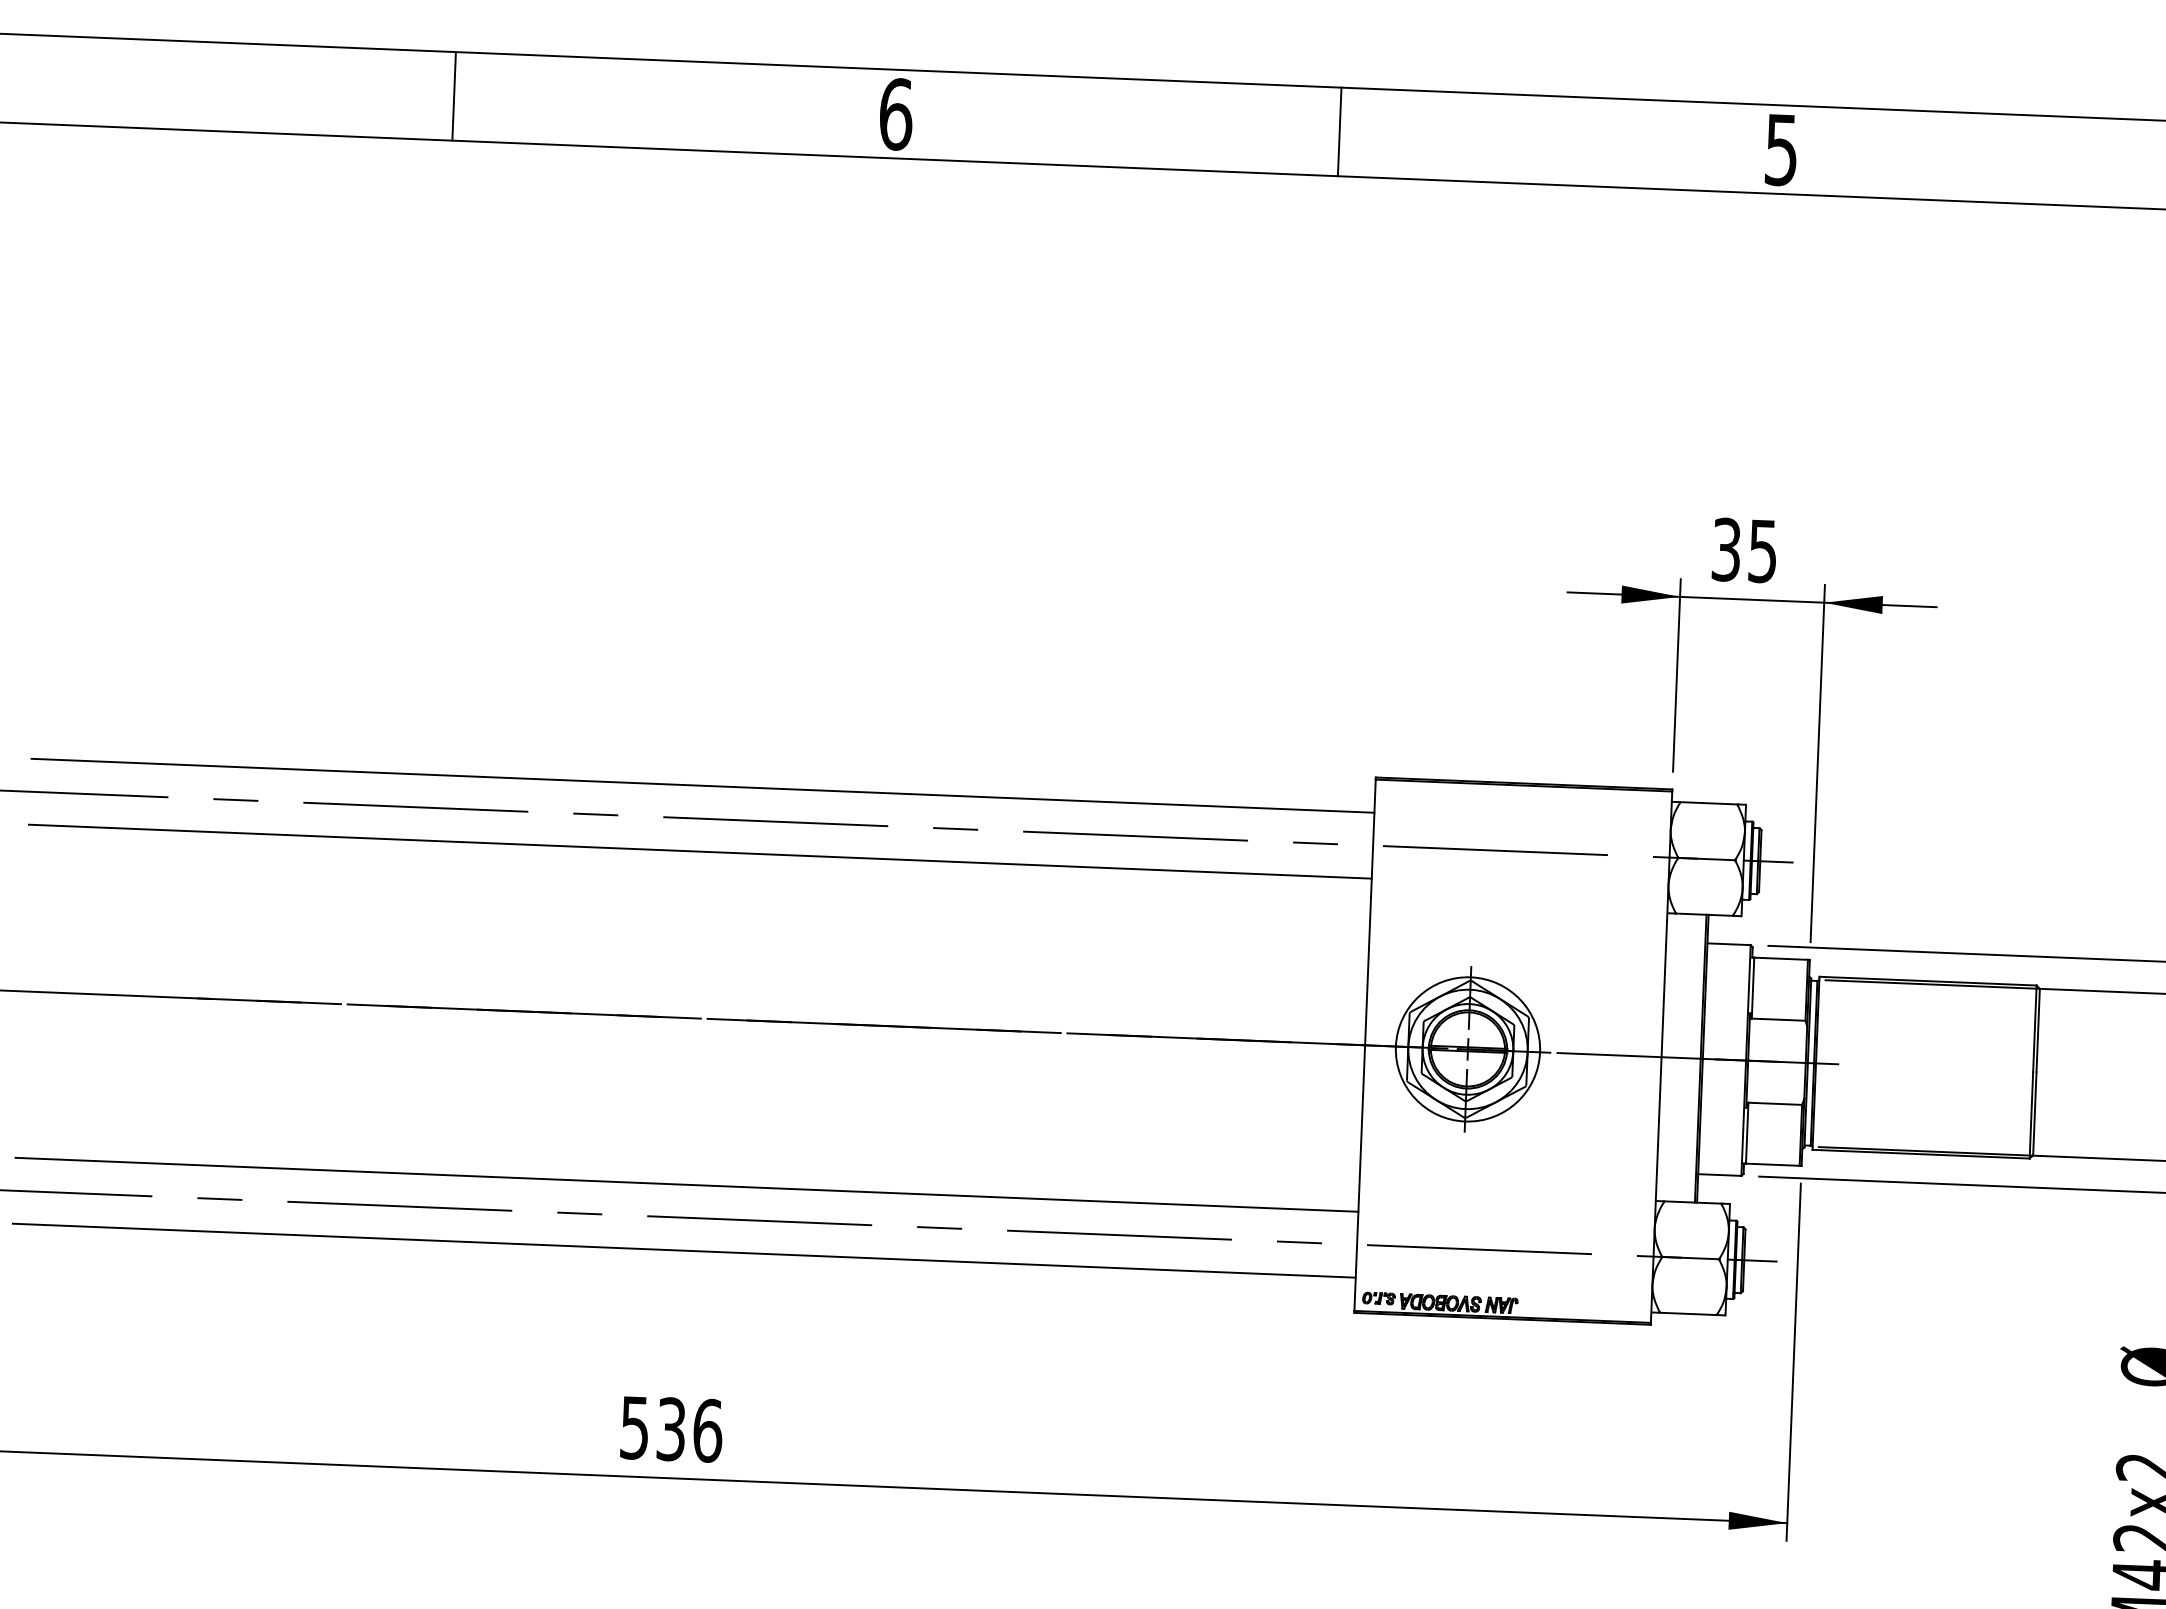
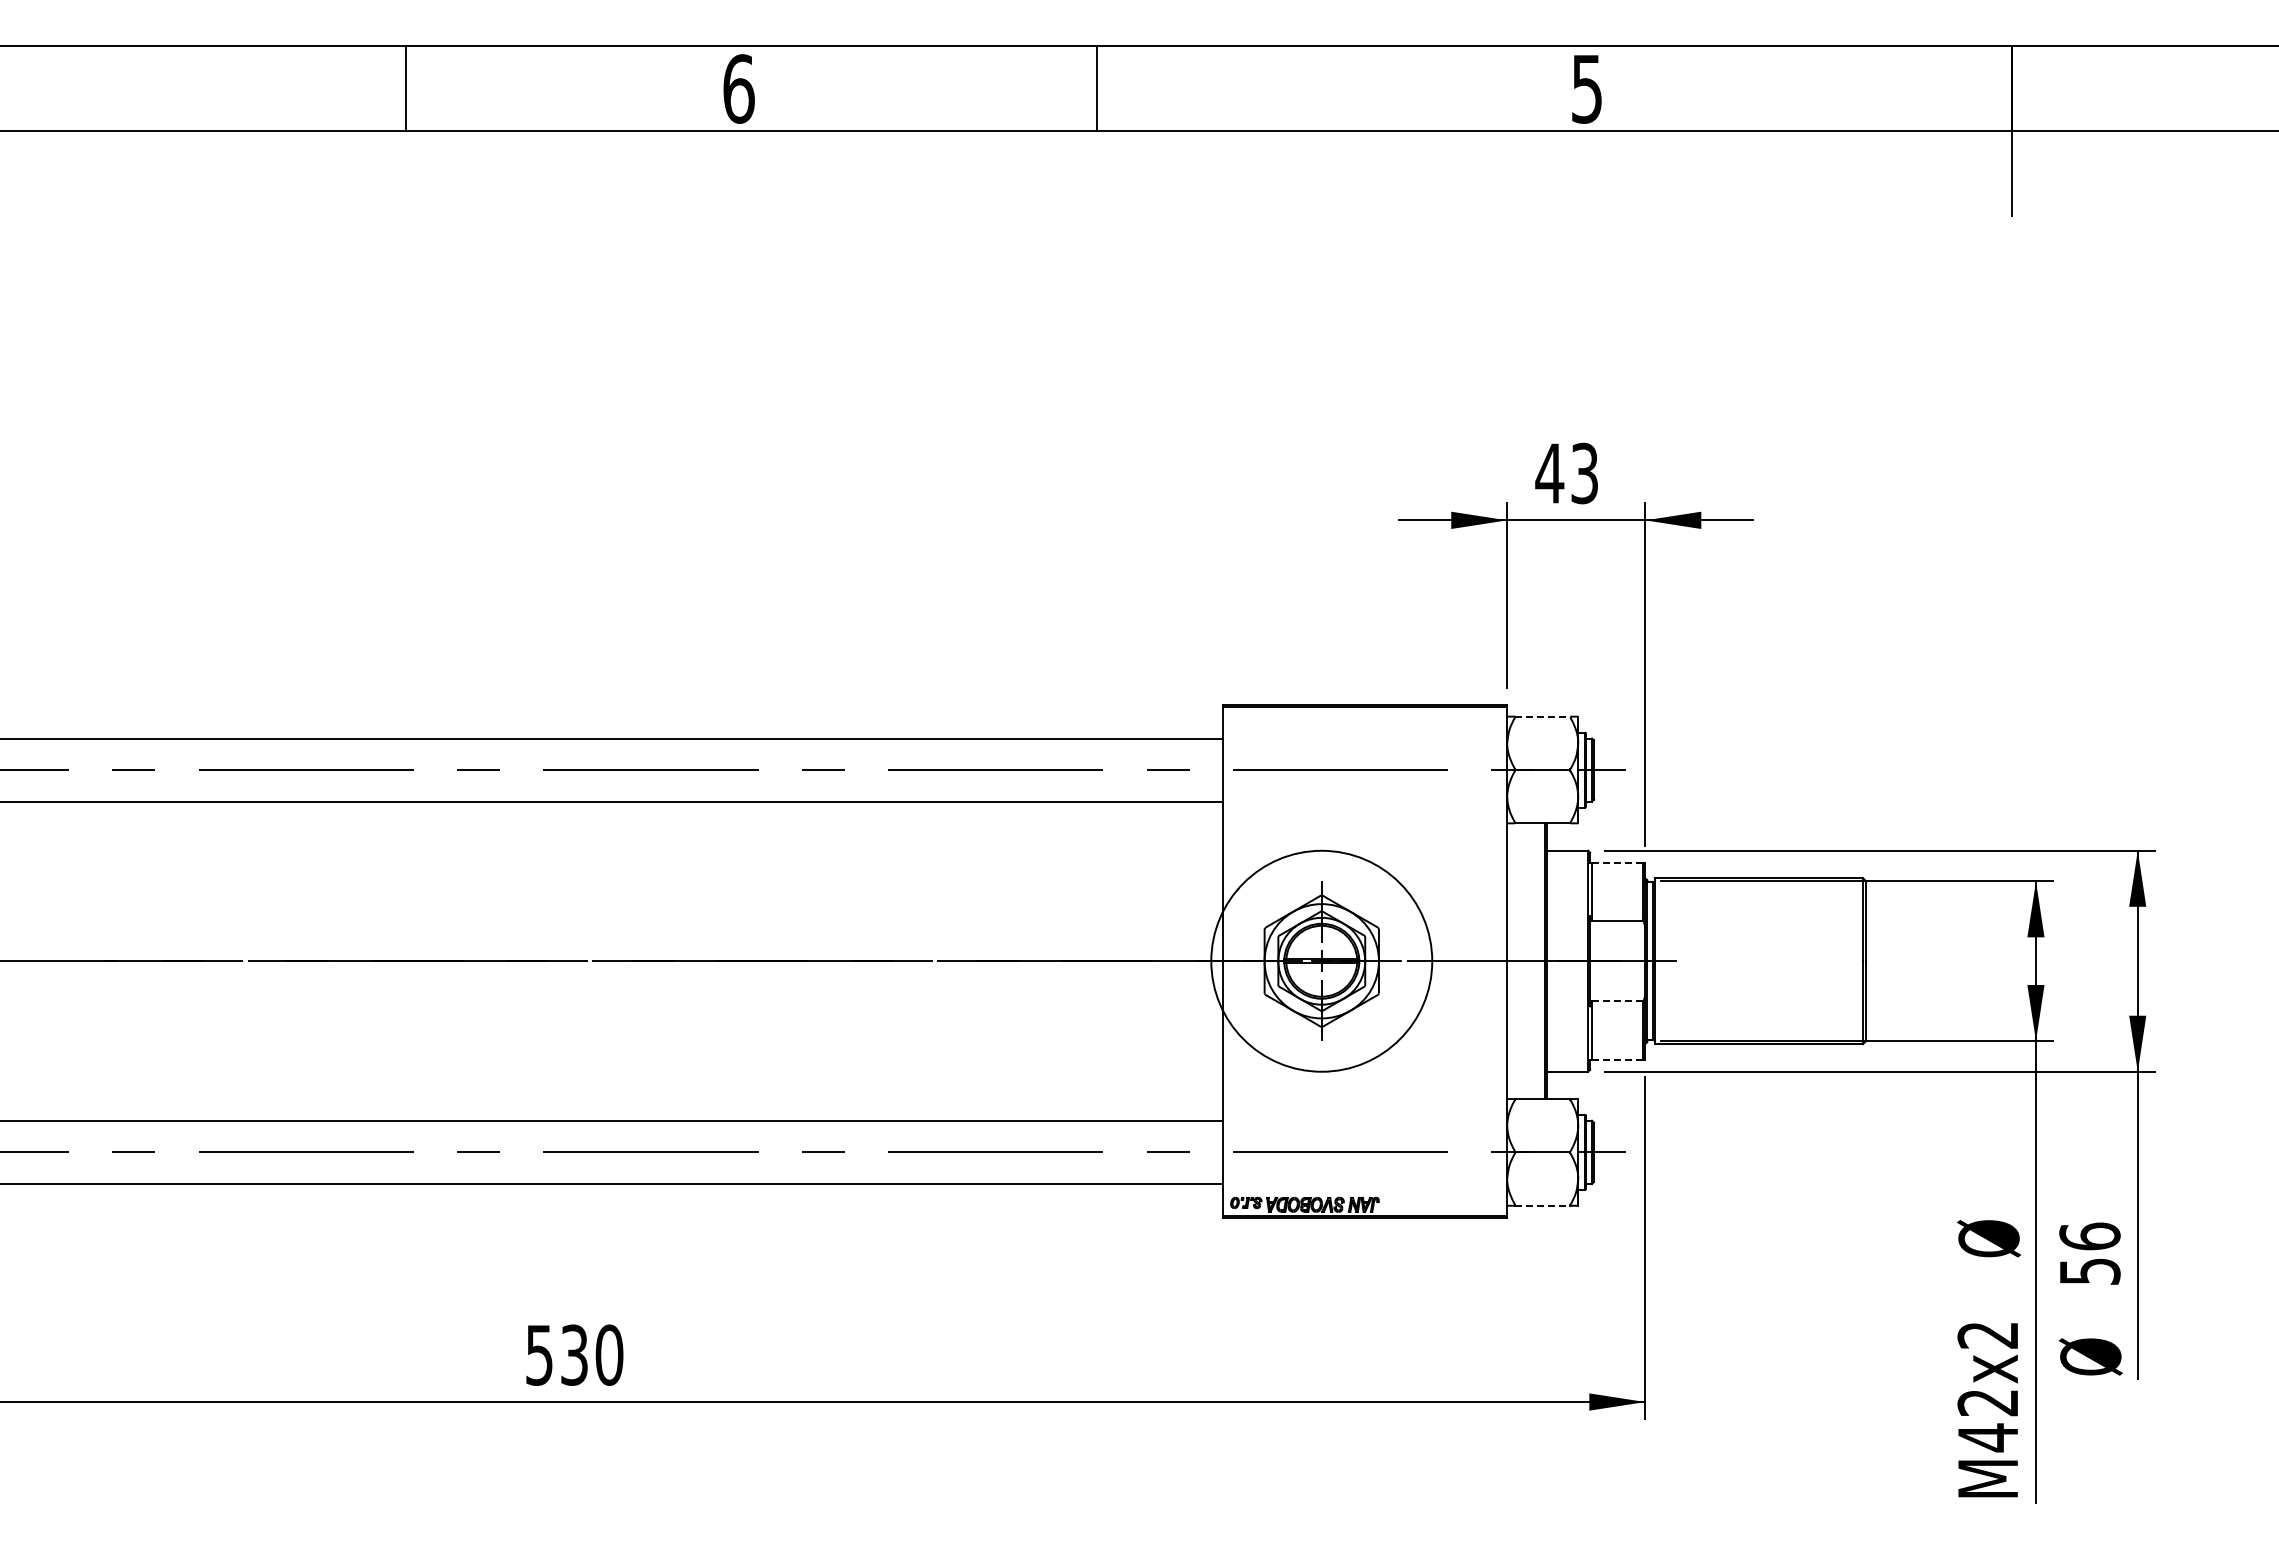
line: (454, 96) -> (405, 88), moved
line: (1339, 131) -> (1096, 88), moved
text: (1743, 550) -> (1566, 473), 35 -> 43
line: (1708, 803) -> (1542, 716), solid -> dashed
line: (1780, 958) -> (1617, 862), solid -> dashed
circle: (1467, 1049) -> (1321, 961), size x1.6
line: (1775, 1103) -> (1617, 1001), solid -> dashed
line: (1772, 1164) -> (1617, 1059), solid -> dashed
line: (1688, 1313) -> (1542, 1205), solid -> dashed
text: (707, 1430) -> (609, 1354), 536 -> 530

